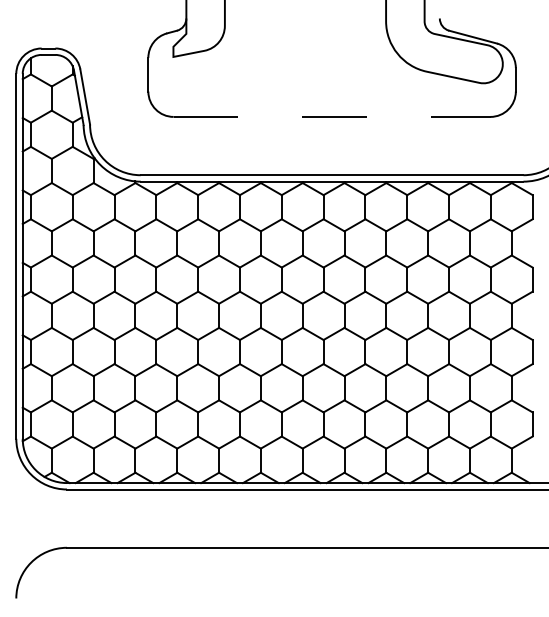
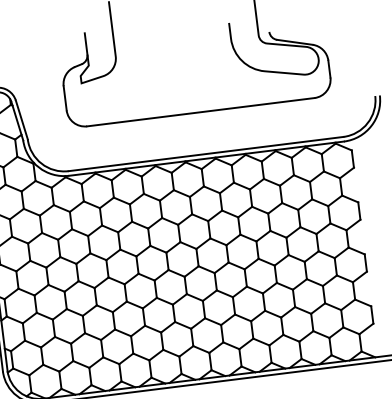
line: (332, 116) -> (201, 111), dashed -> solid

